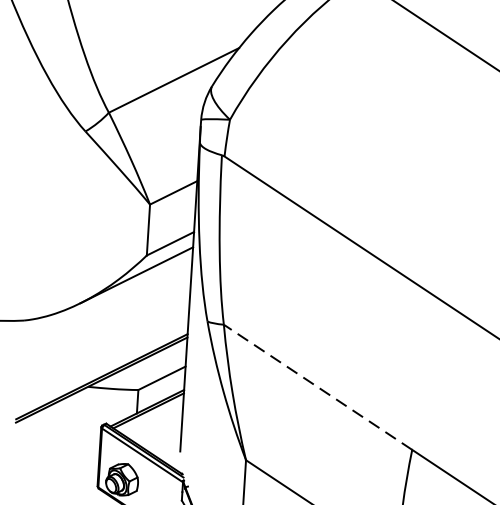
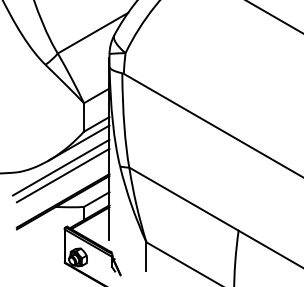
line: (102, 316) -> (61, 167), added
line: (103, 331) -> (62, 175), added
line: (317, 386) -> (183, 198), dashed -> solid

